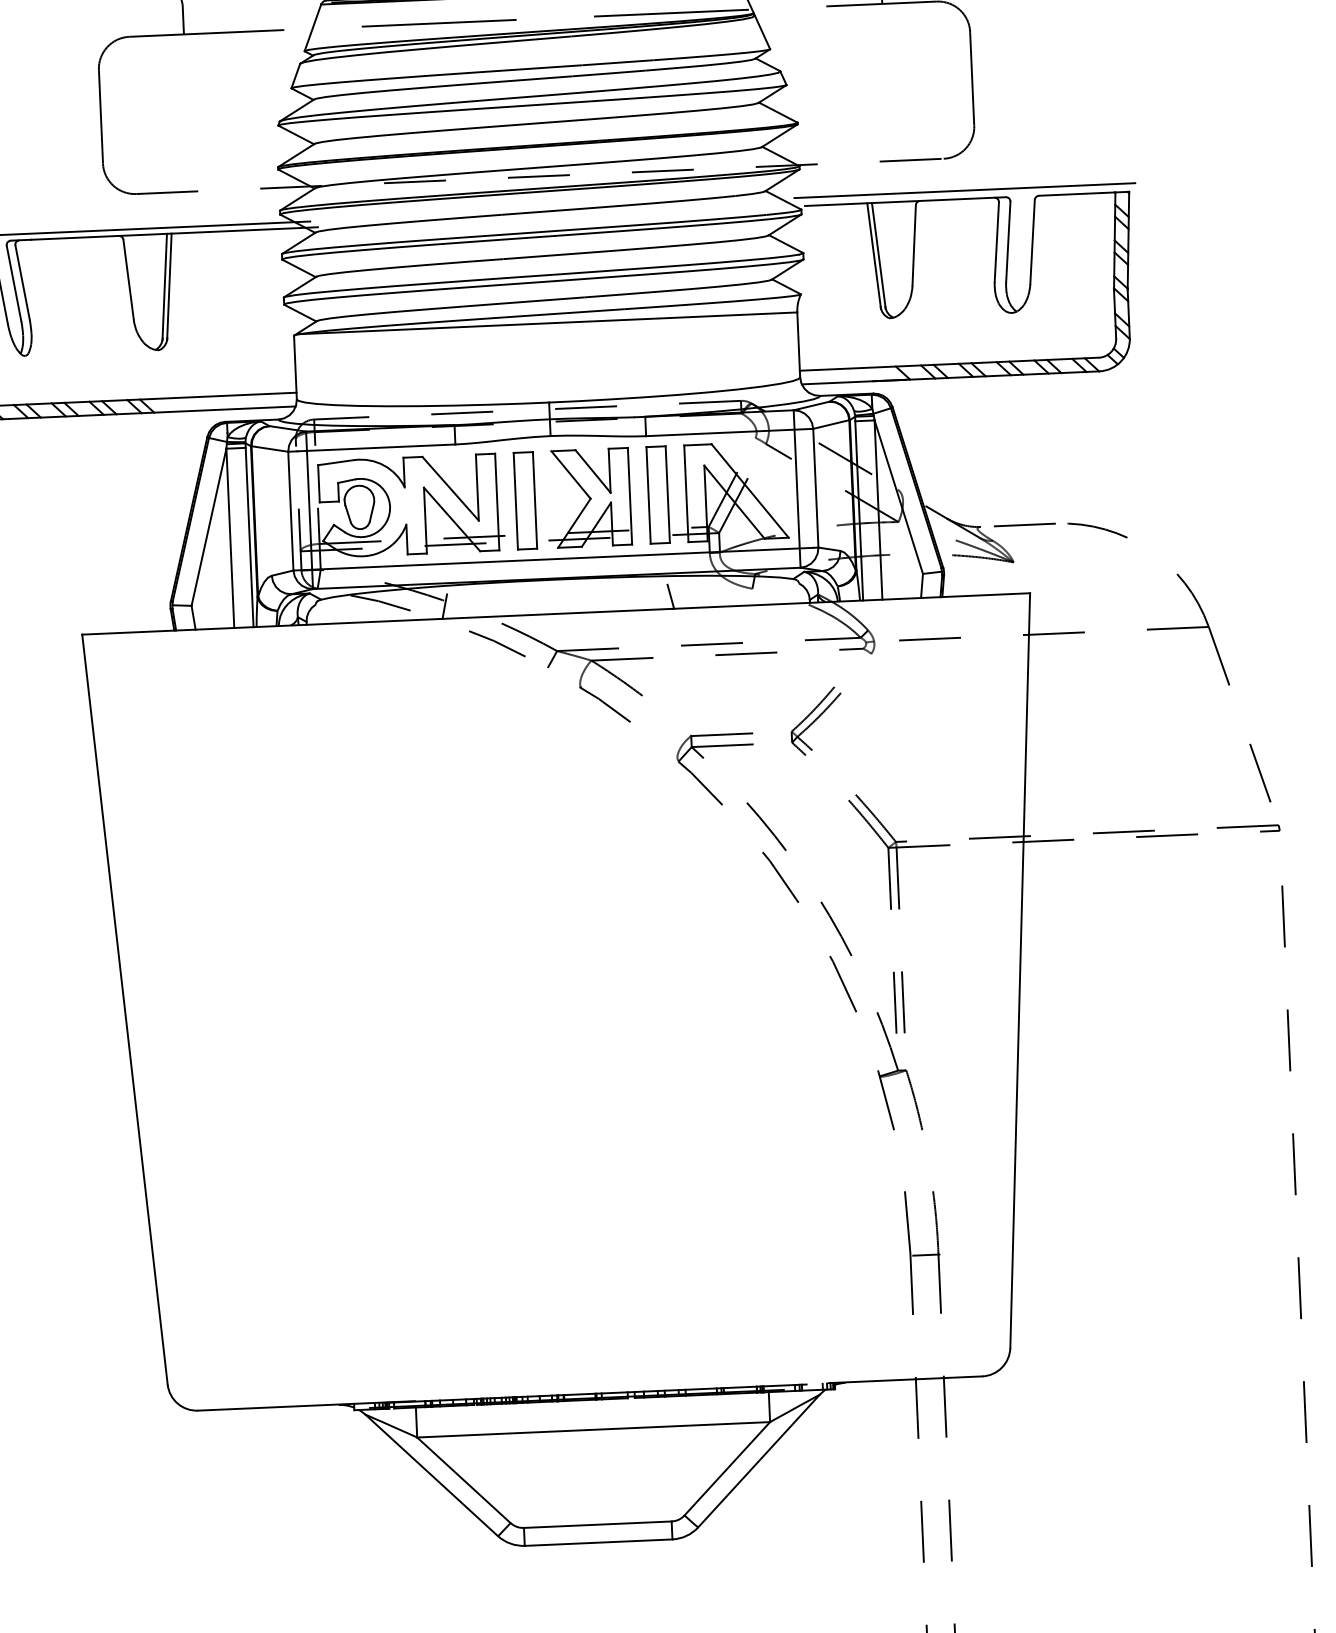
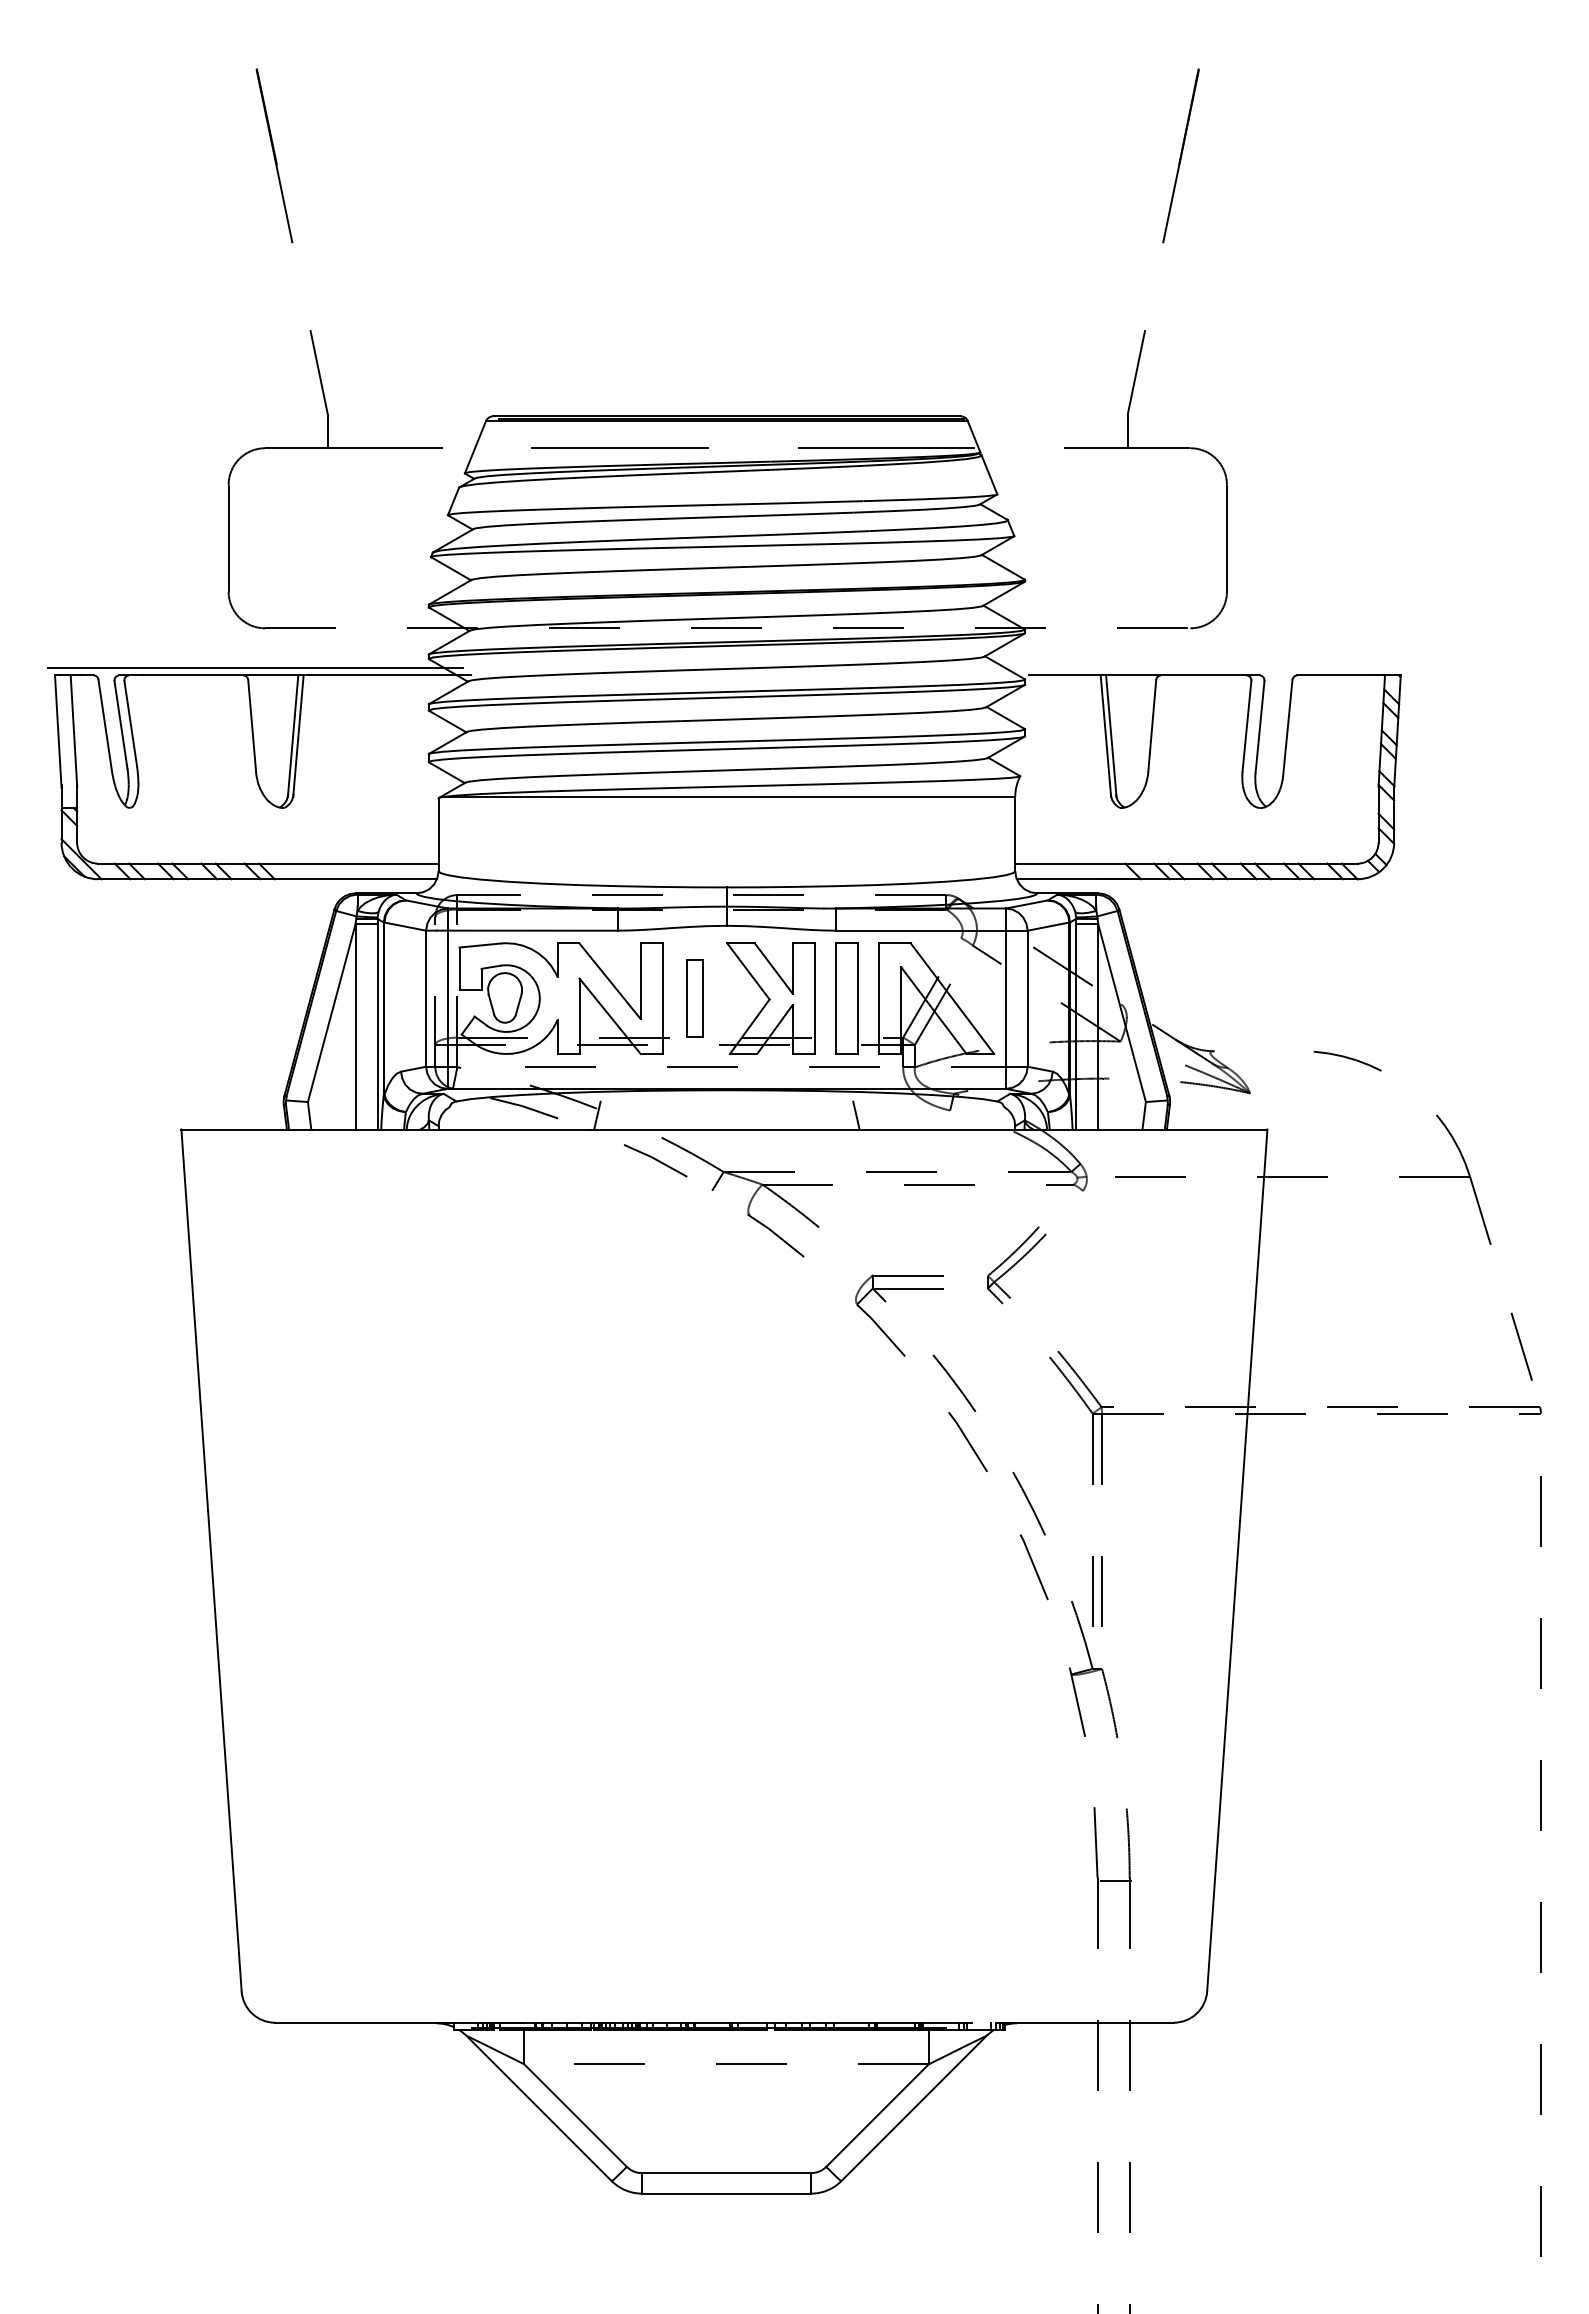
line: (964, 190) -> (1212, 665), removed
part: (525, 500) -> (694, 998), size x0.7
line: (1024, 524) -> (1264, 1050), removed
line: (553, 558) -> (724, 1066), solid -> dashed
line: (593, 1429) -> (726, 2064), solid -> dashed

